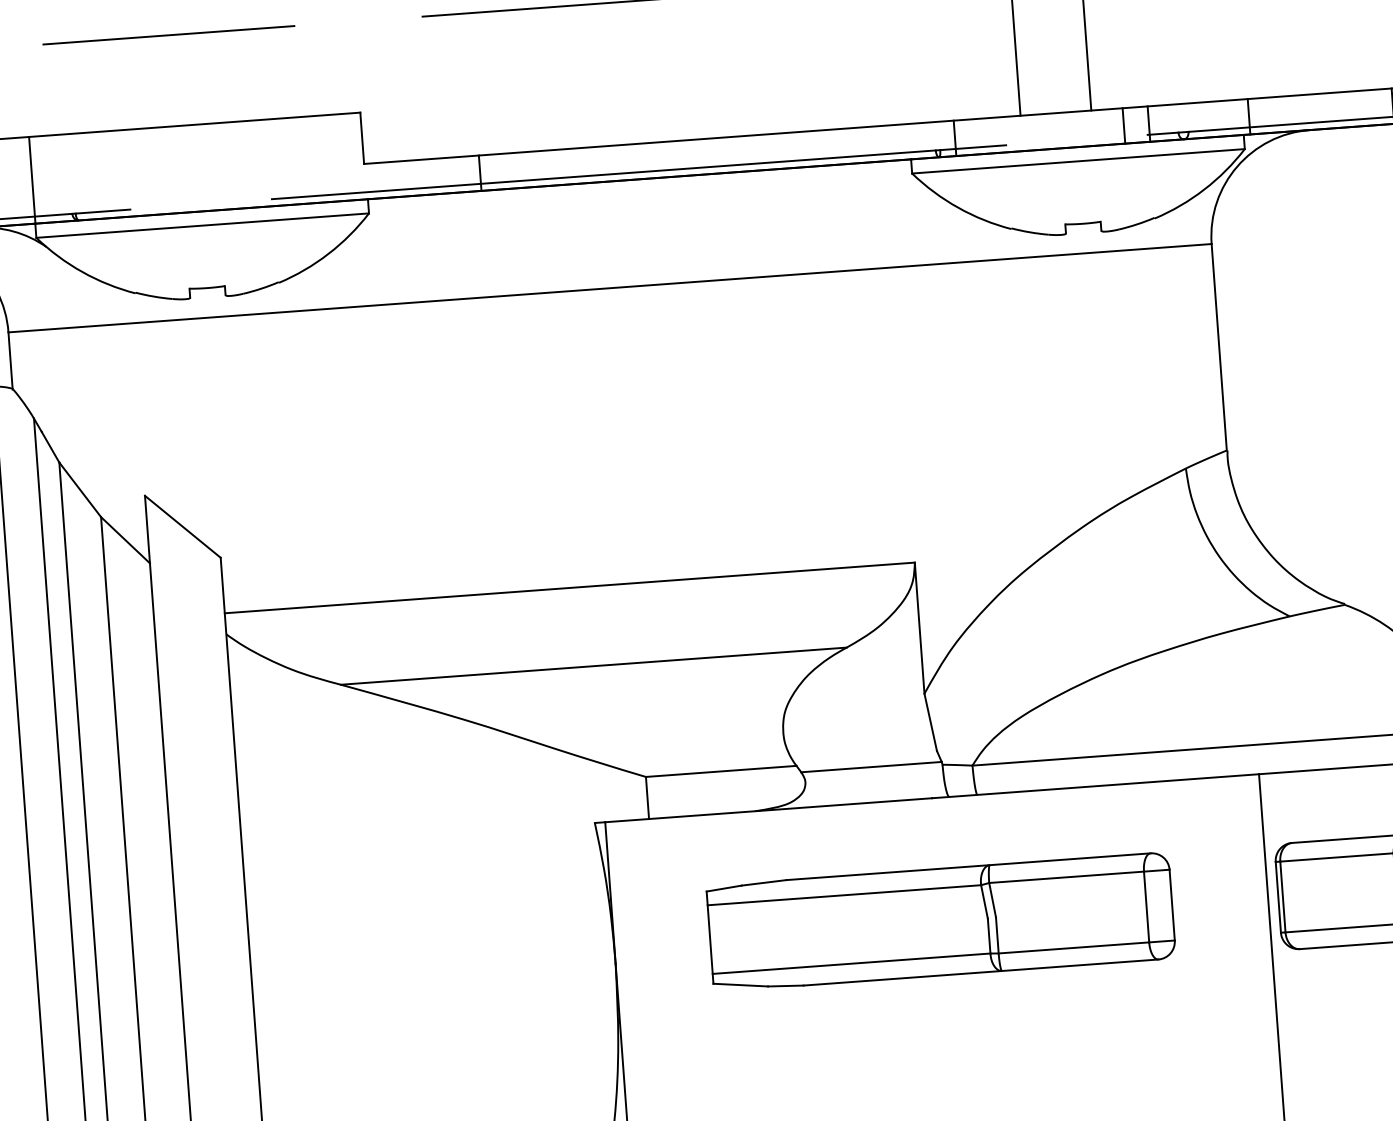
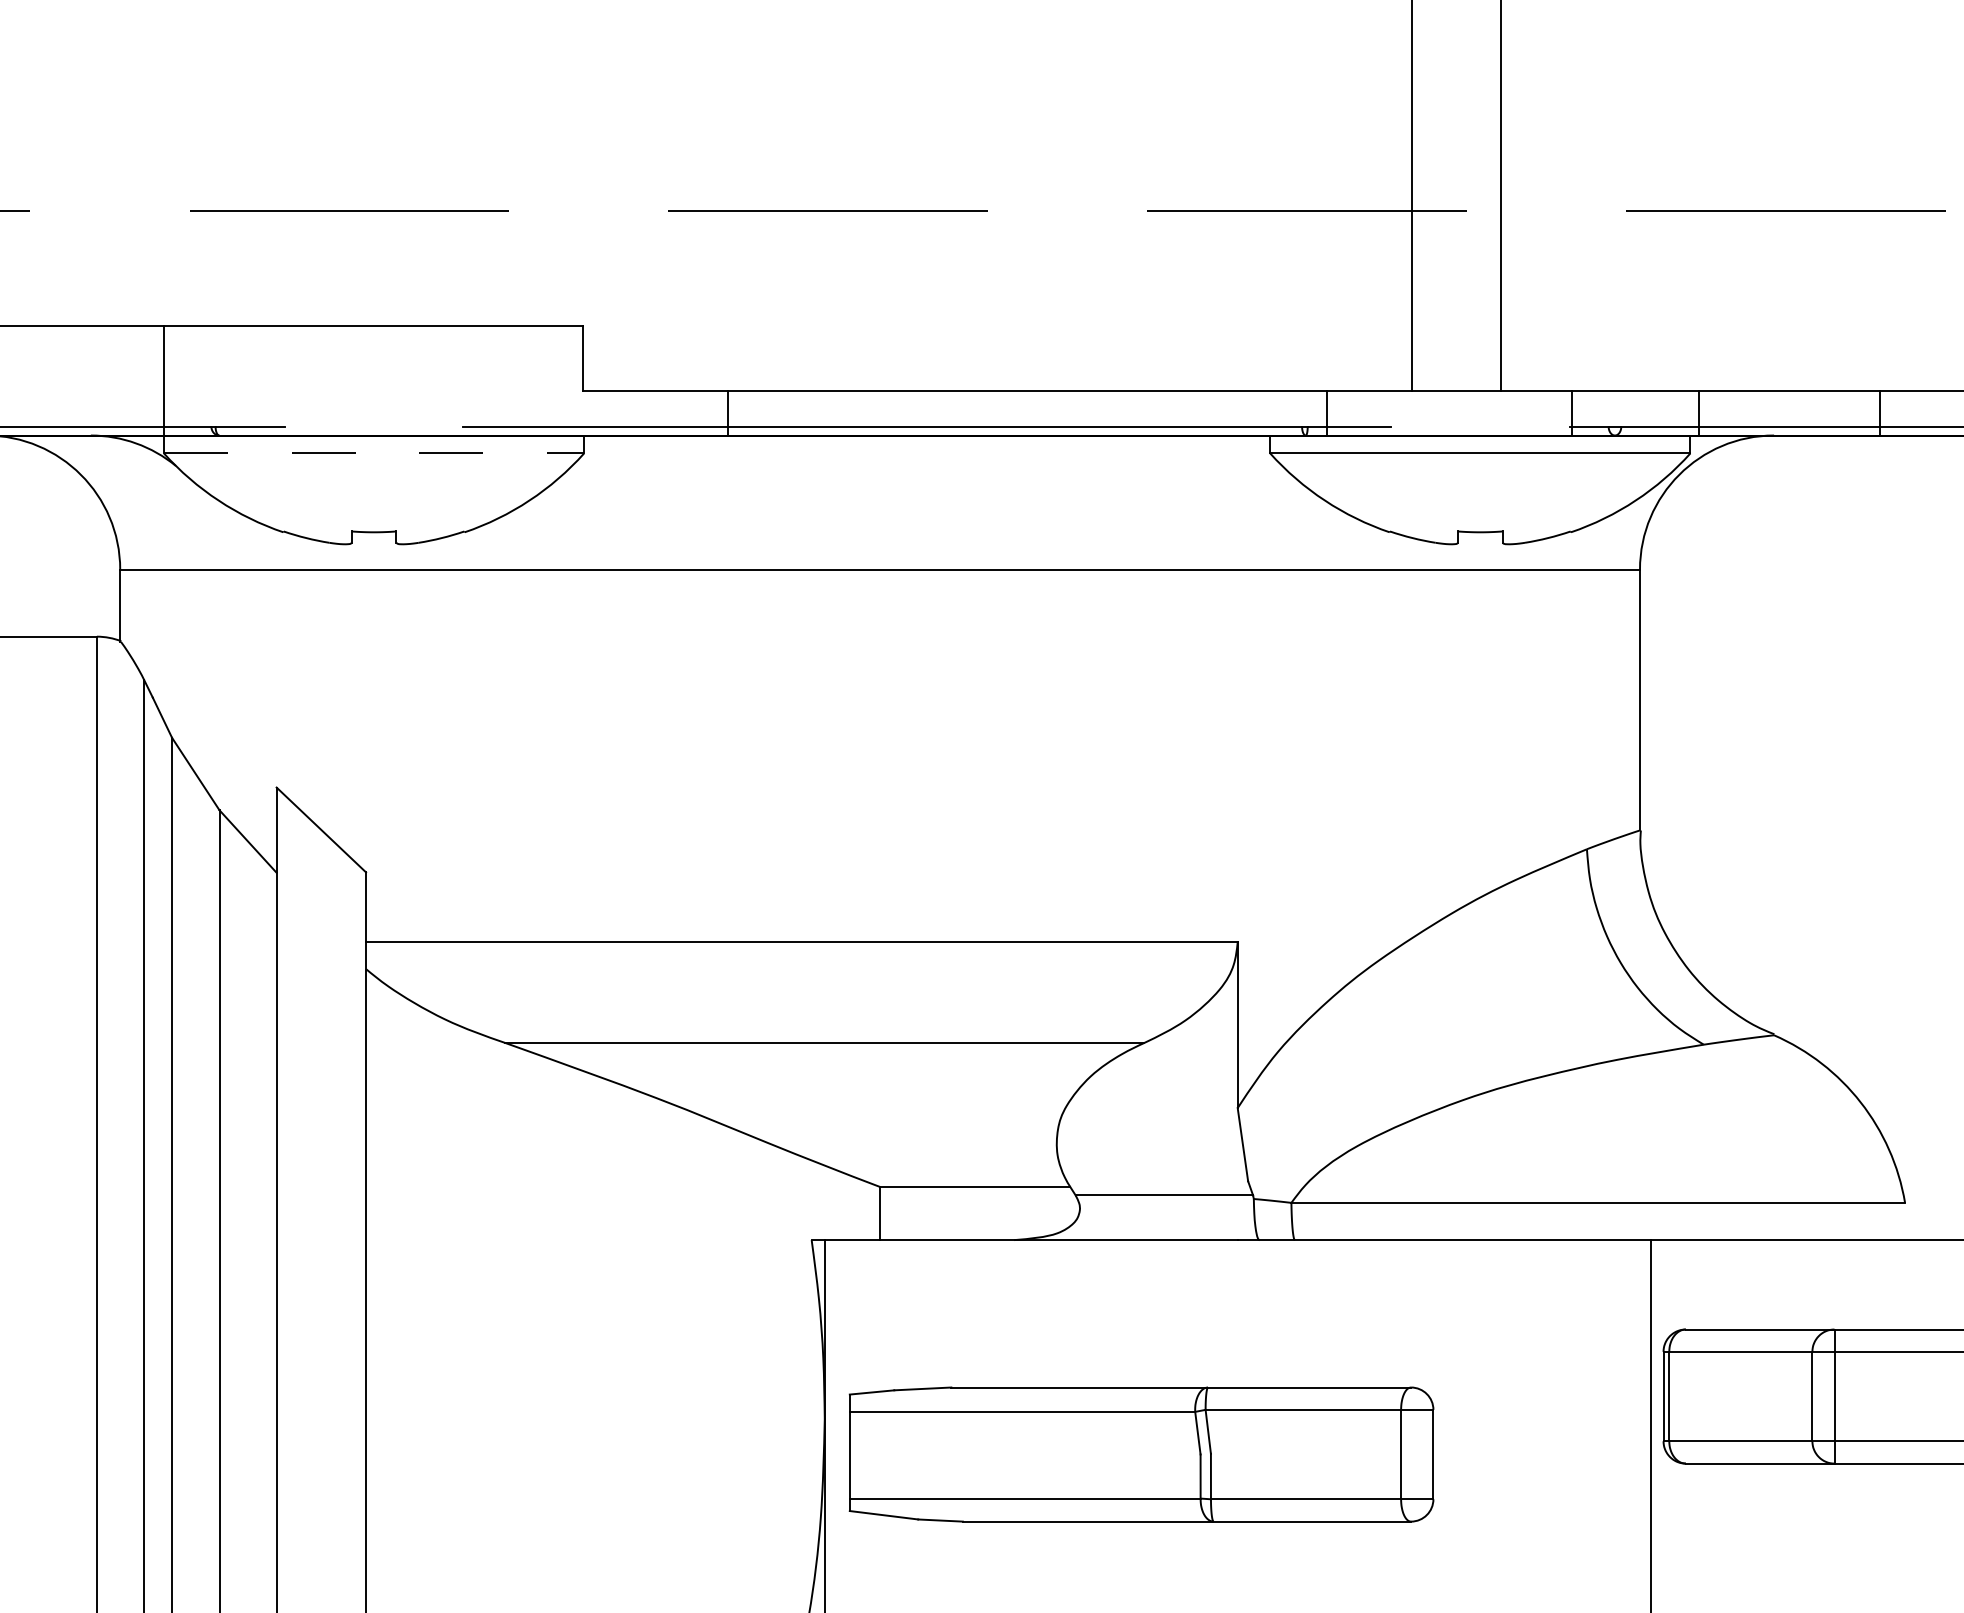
line: (1123, 125) -> (1540, 412), removed
line: (203, 225) -> (374, 453), solid -> dashed
part: (941, 922) -> (1141, 1454), moved

